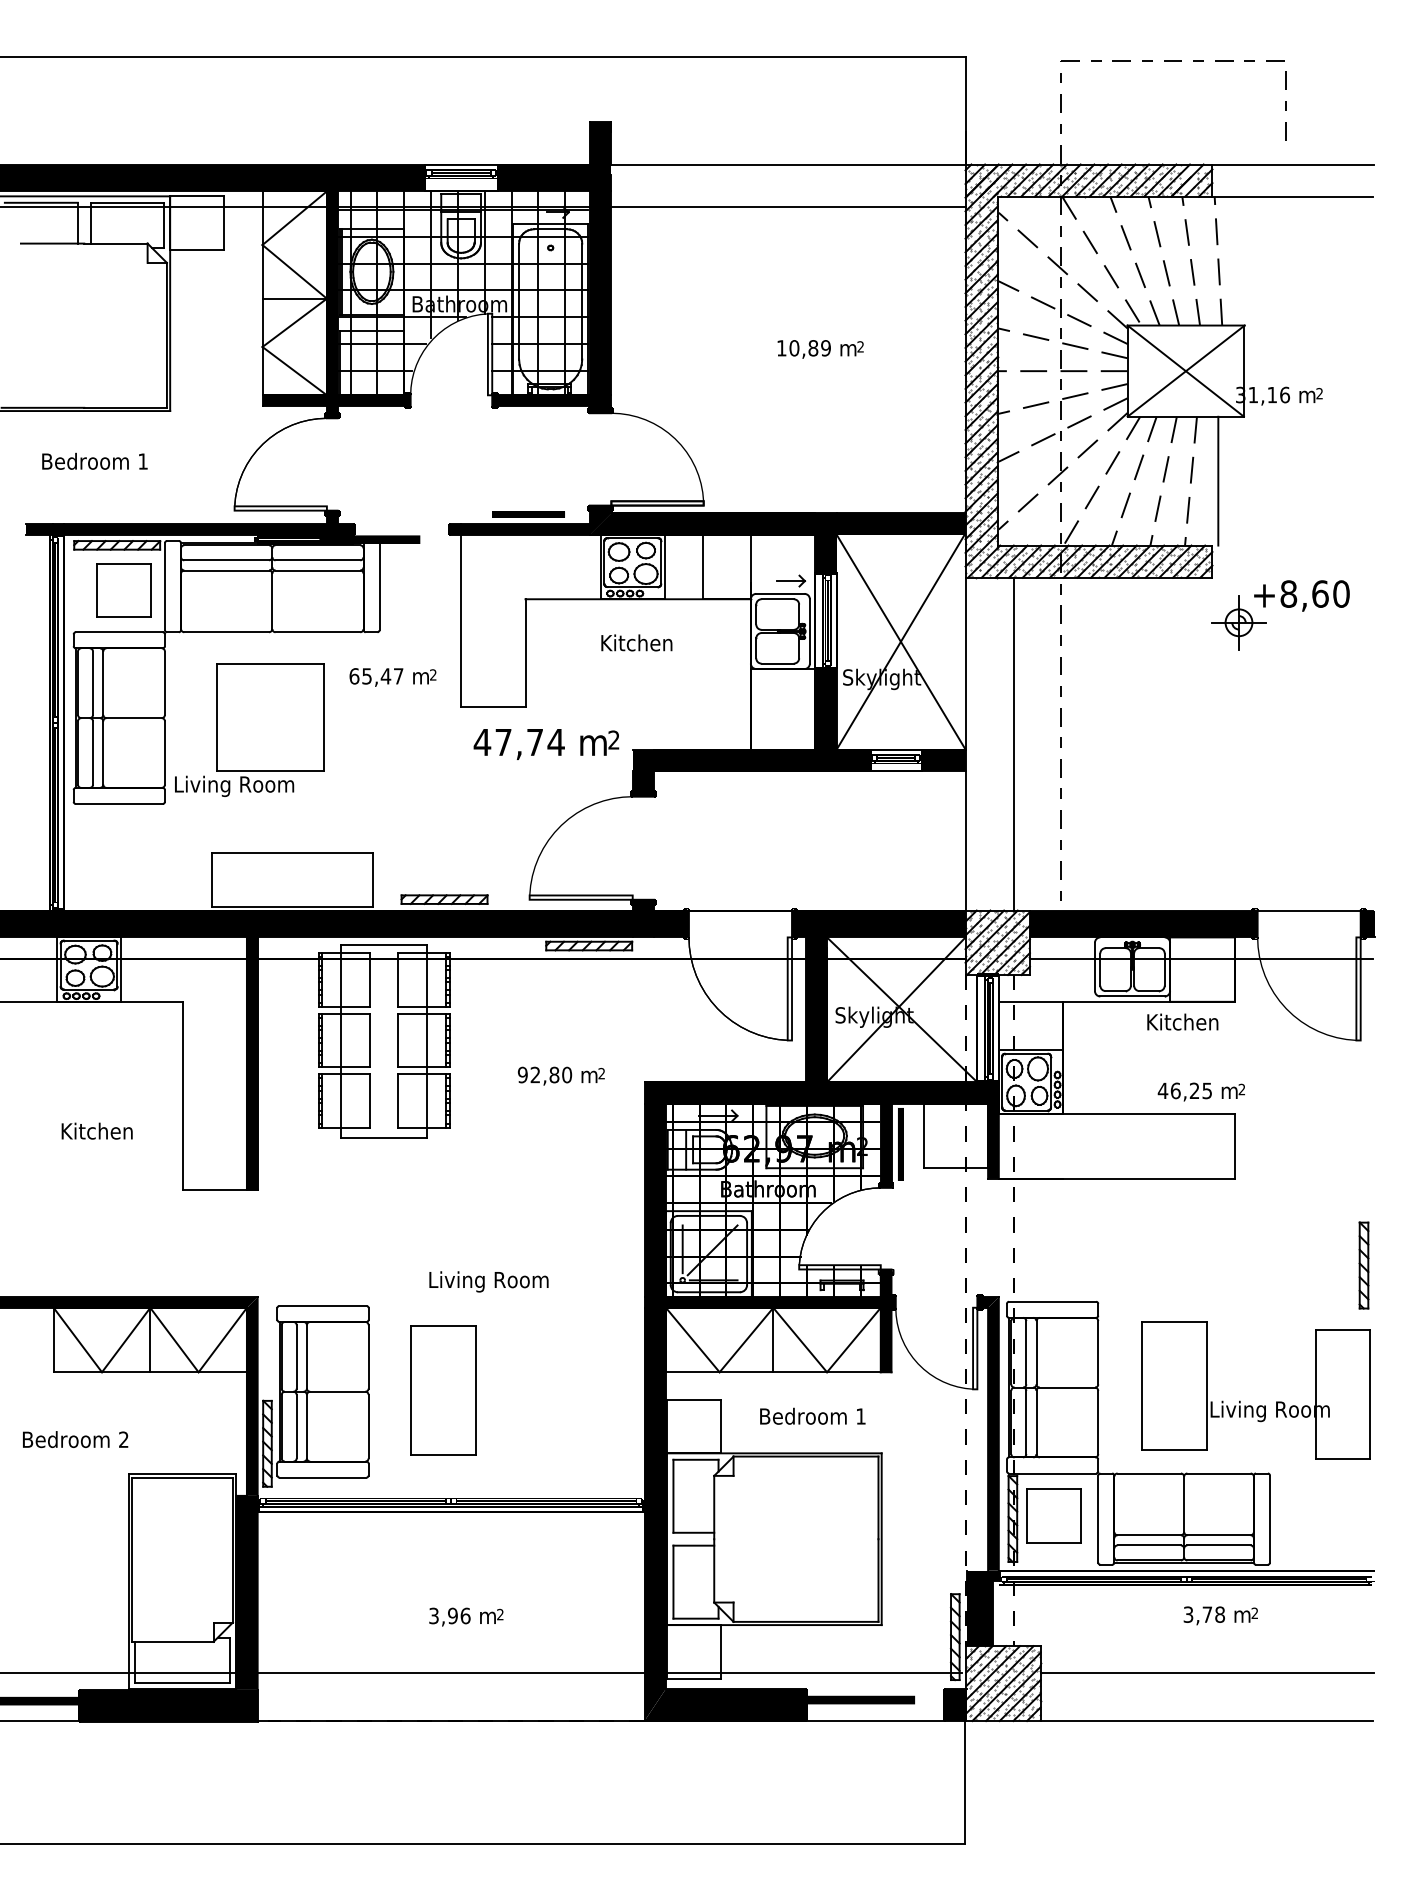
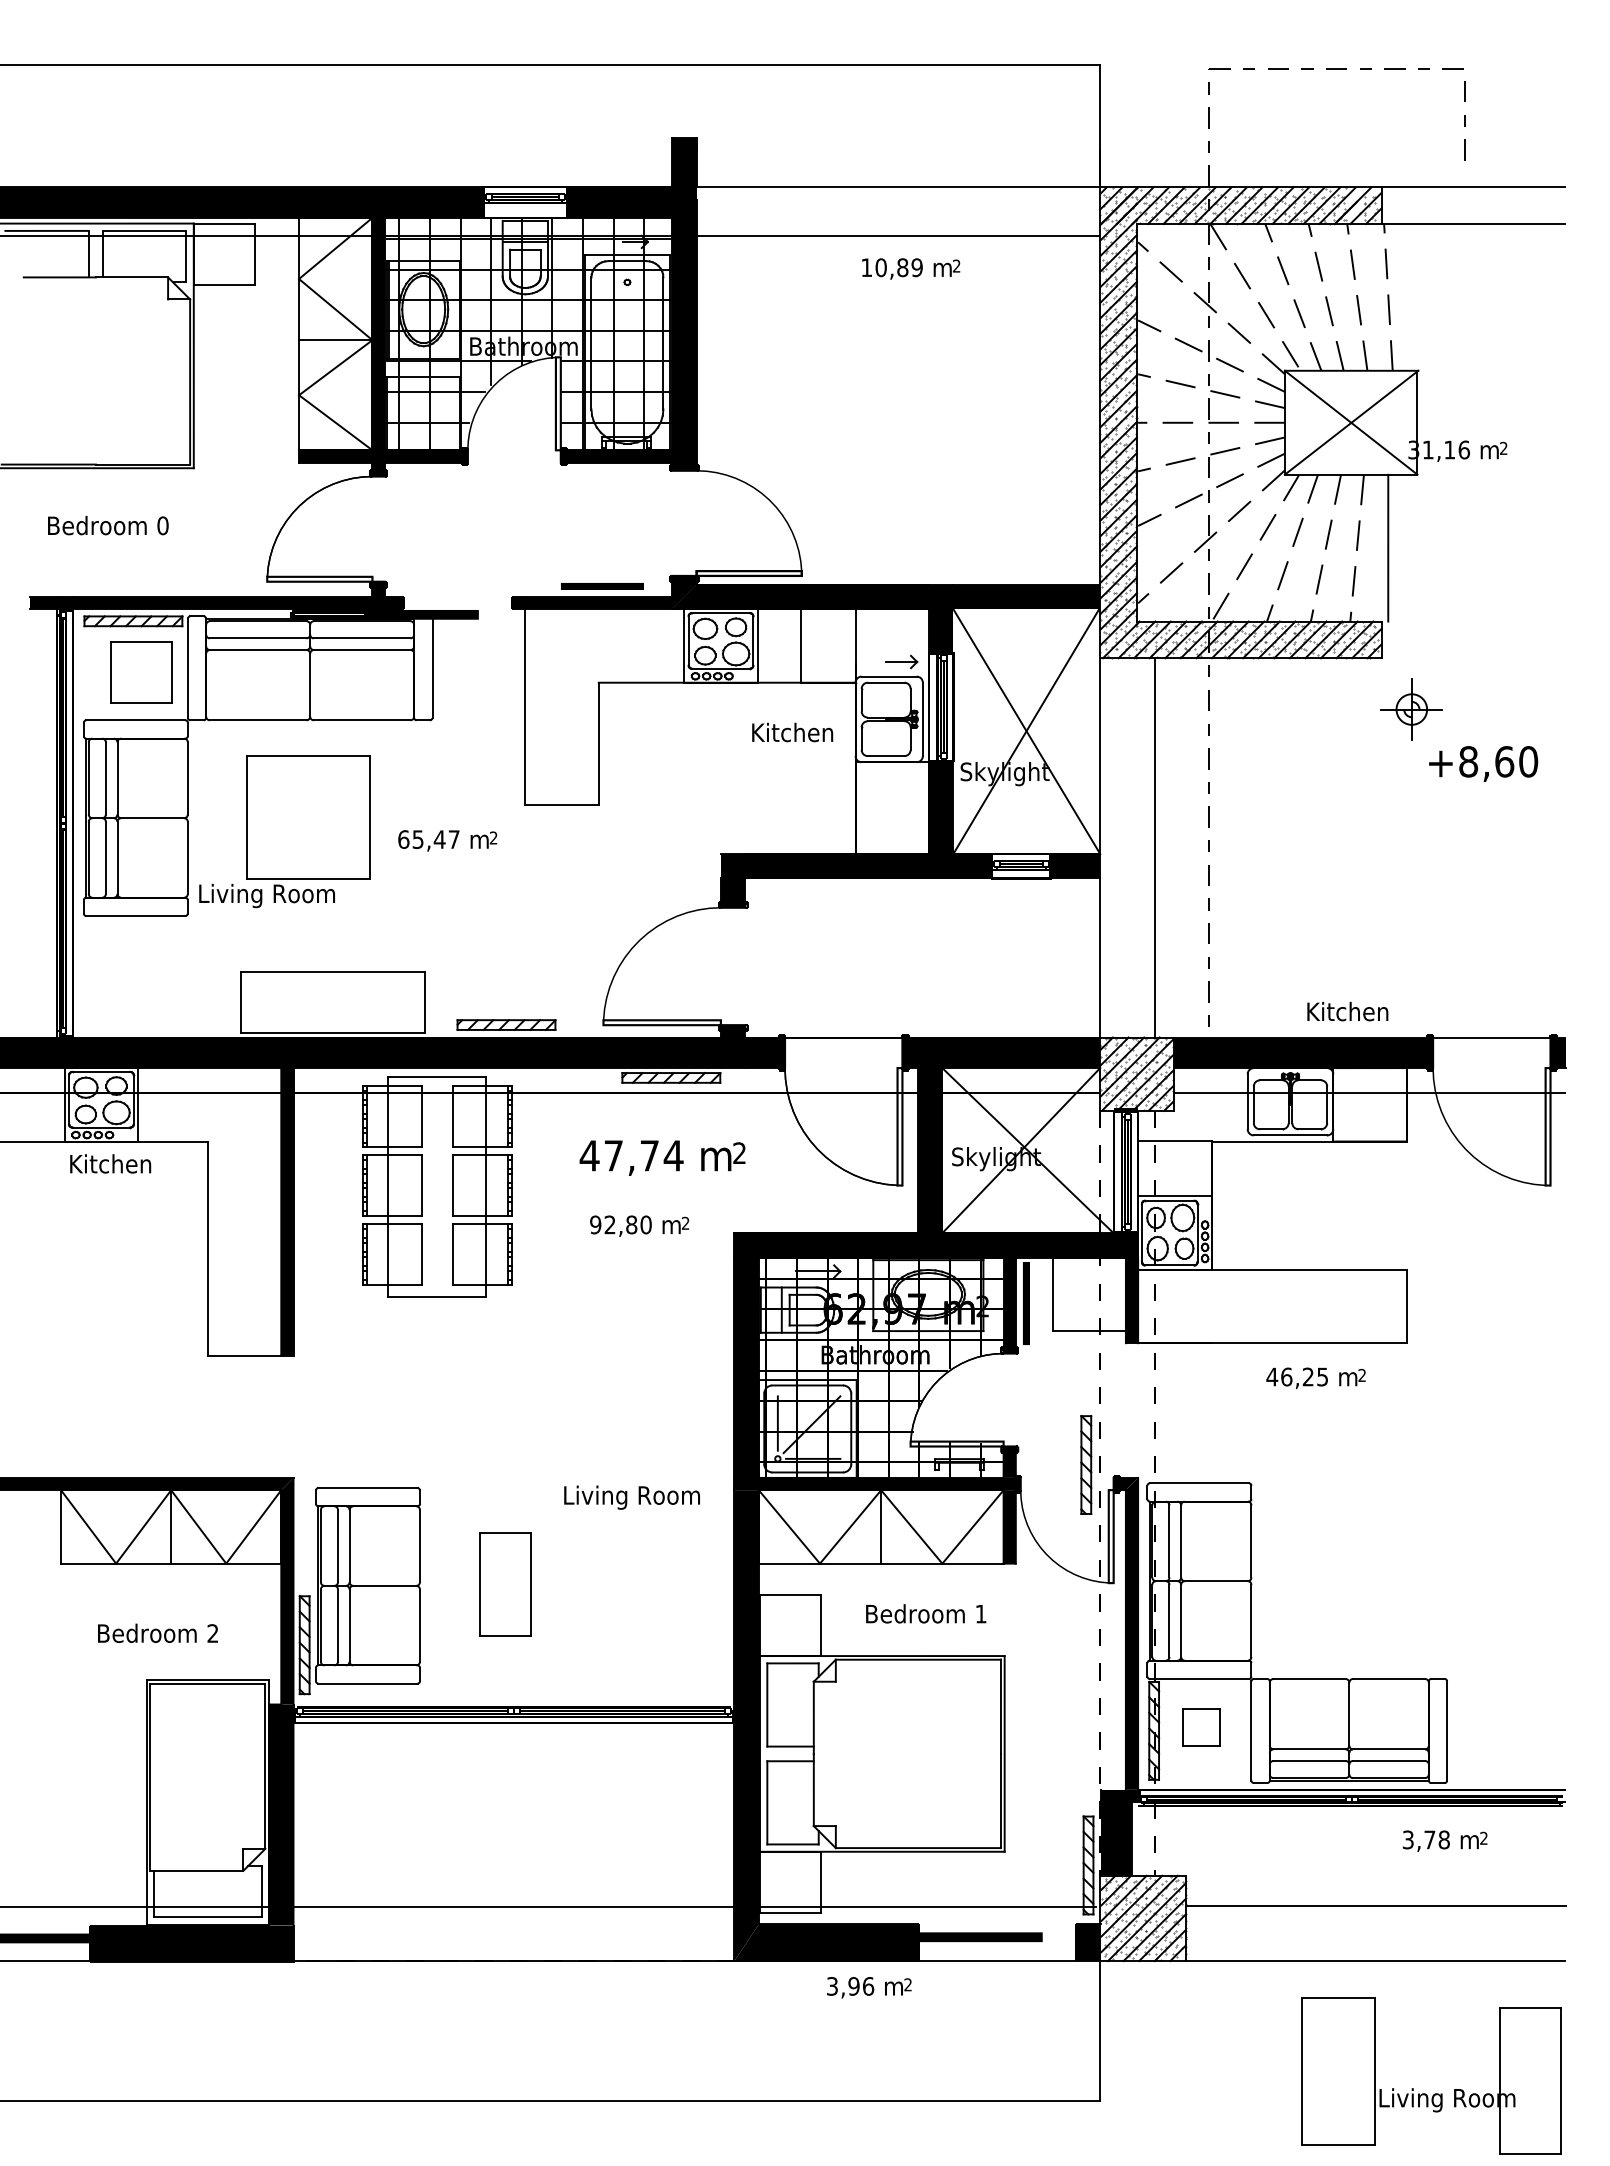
text: (821, 348) -> (911, 268), moved
text: (142, 461) -> (162, 525), 1 -> 0
text: (1301, 595) -> (1483, 763), moved
text: (636, 642) -> (792, 732), moved
text: (392, 677) -> (447, 840), moved
text: (546, 743) -> (662, 1157), moved
text: (1182, 1022) -> (1347, 1011), moved
text: (1200, 1092) -> (1315, 1378), moved
text: (97, 1130) -> (110, 1163), moved
part: (1364, 1265) -> (1086, 1464), moved
text: (488, 1281) -> (631, 1497), moved
part: (443, 1390) -> (505, 1584), size x0.7
part: (1258, 1405) -> (1434, 2093), moved
text: (75, 1438) -> (157, 1632), moved
part: (1054, 1516) -> (1201, 1727), size x0.6
text: (1220, 1615) -> (1444, 1840), moved
text: (466, 1616) -> (869, 1987), moved

